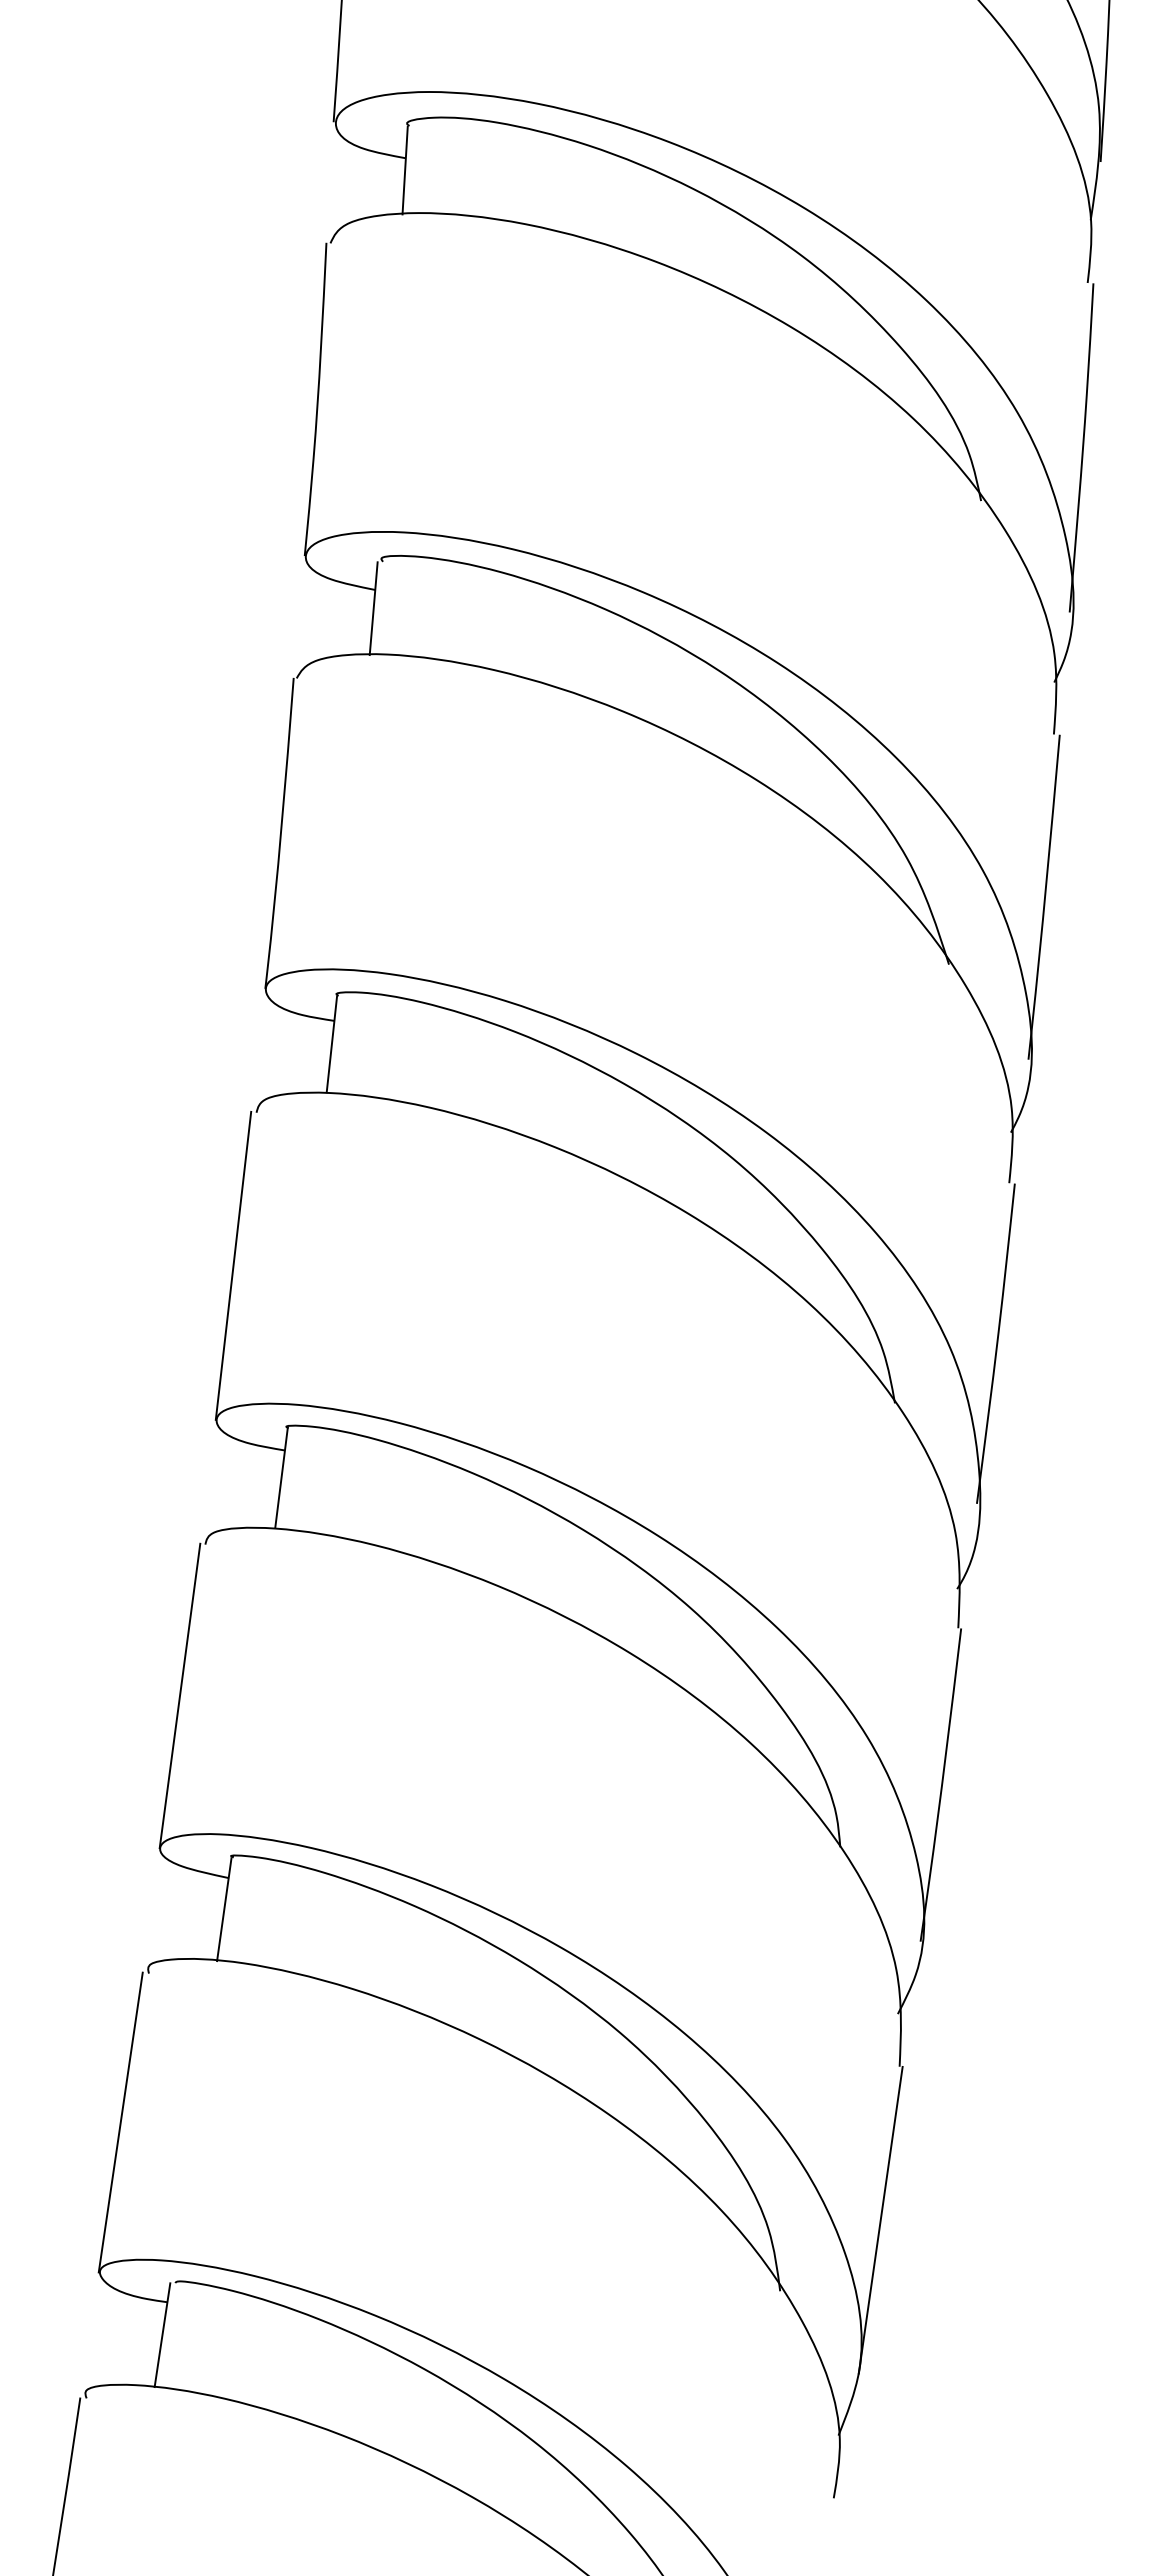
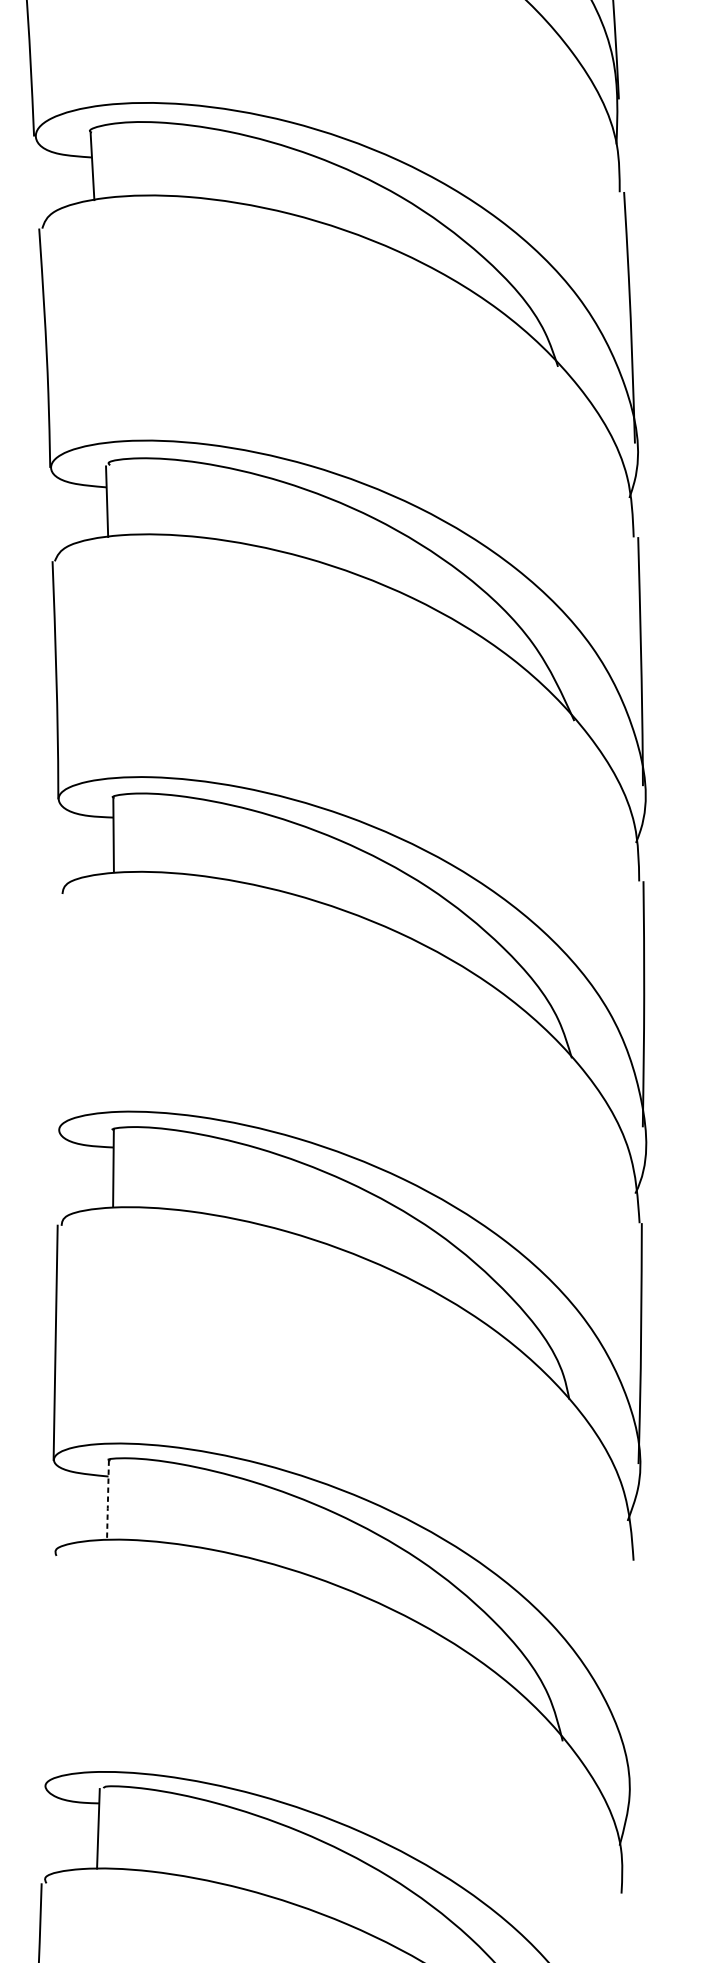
line: (233, 1265) -> (58, 1011), removed
line: (224, 1910) -> (108, 1501), solid -> dashed
line: (120, 2122) -> (47, 1671), removed
line: (880, 2219) -> (632, 1678), removed

